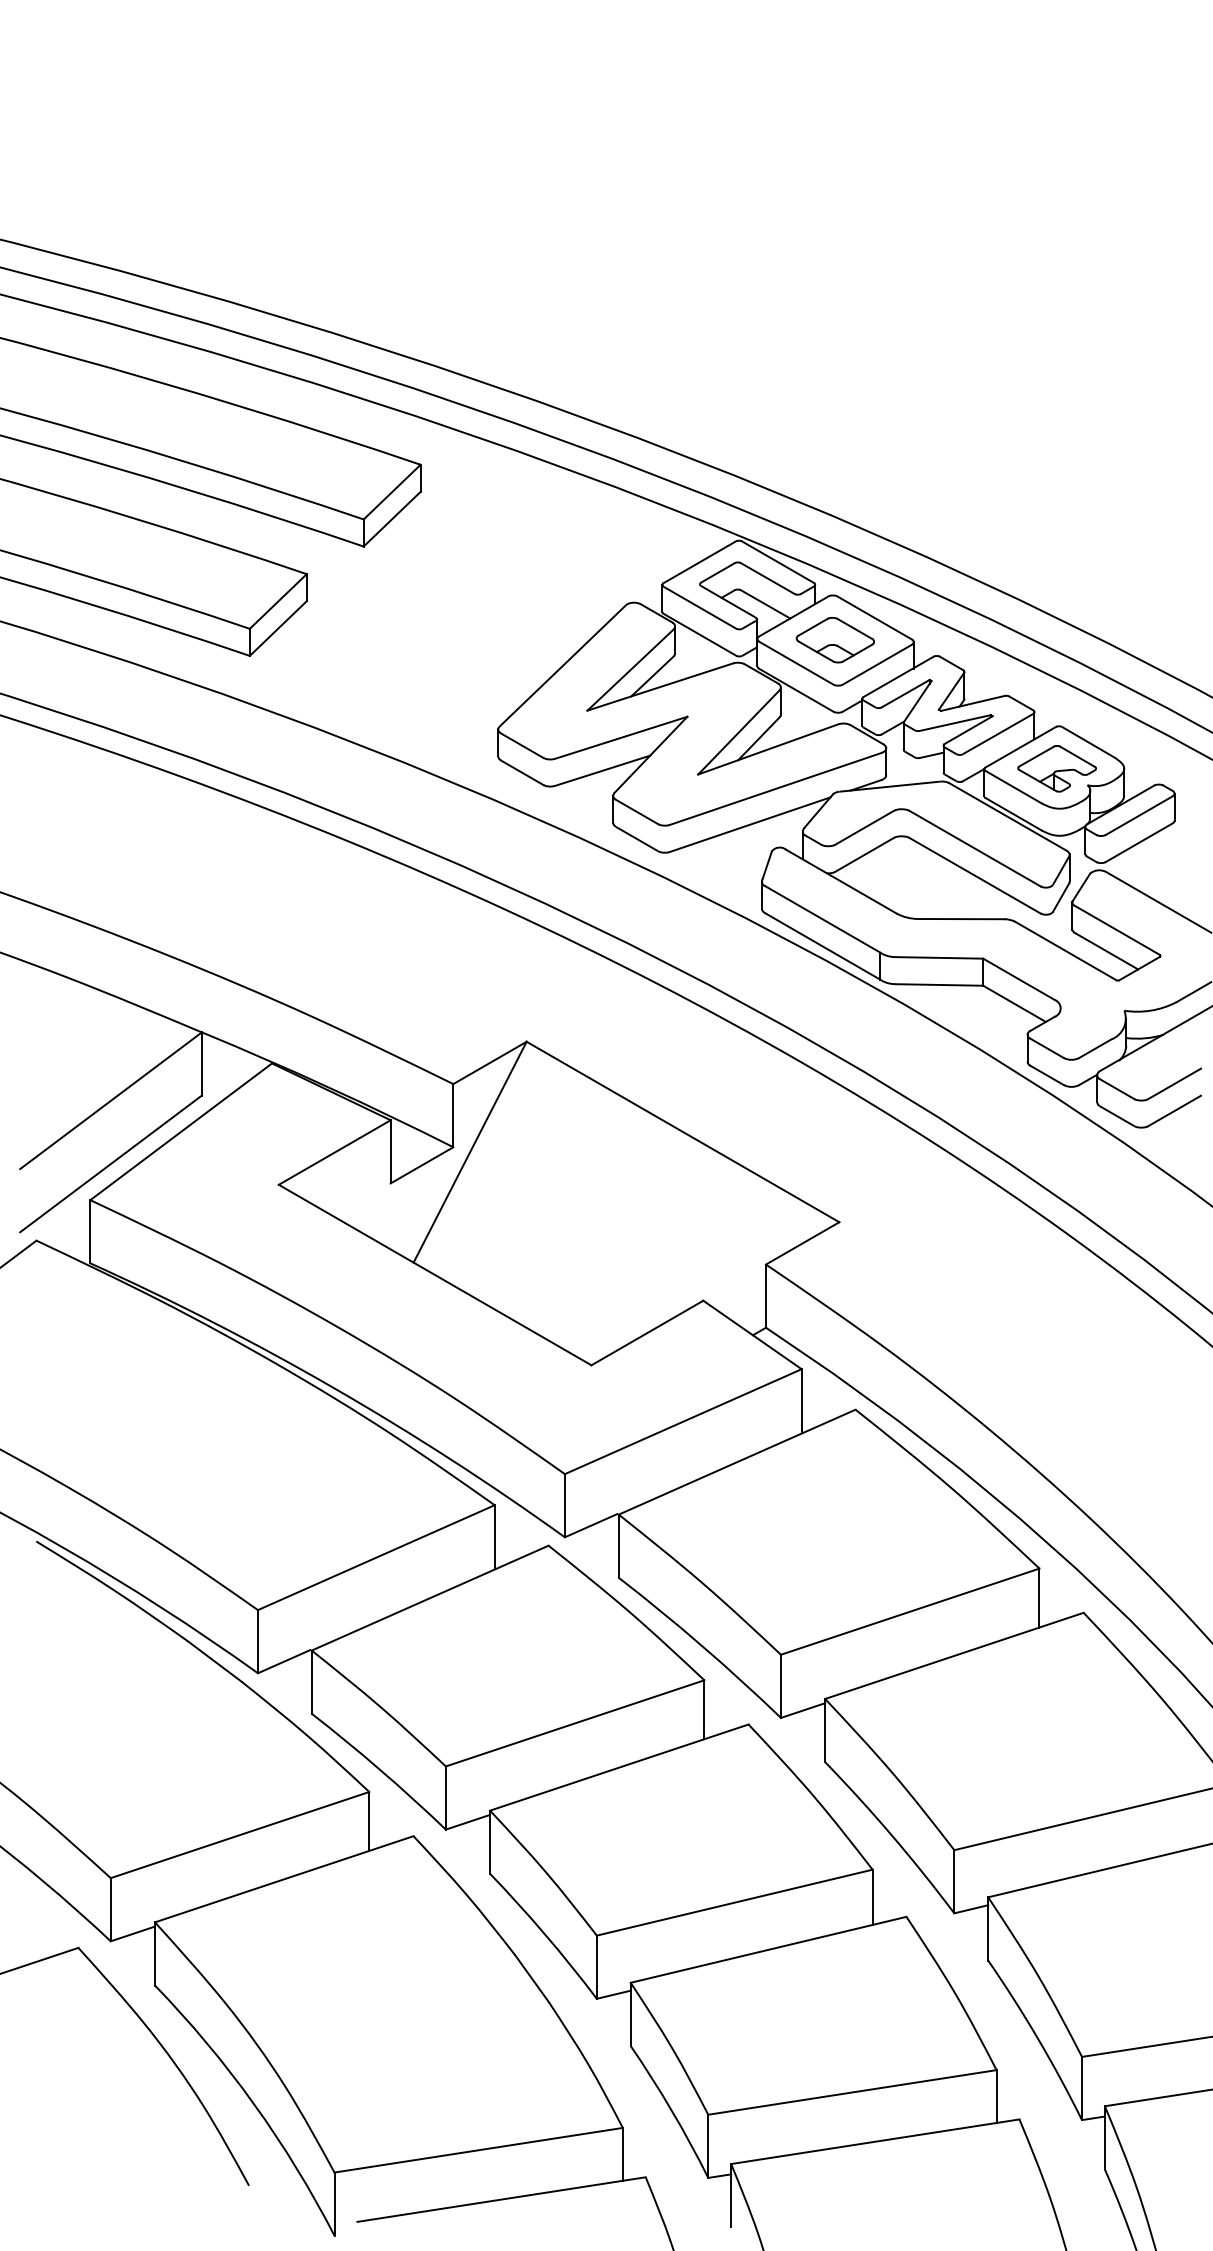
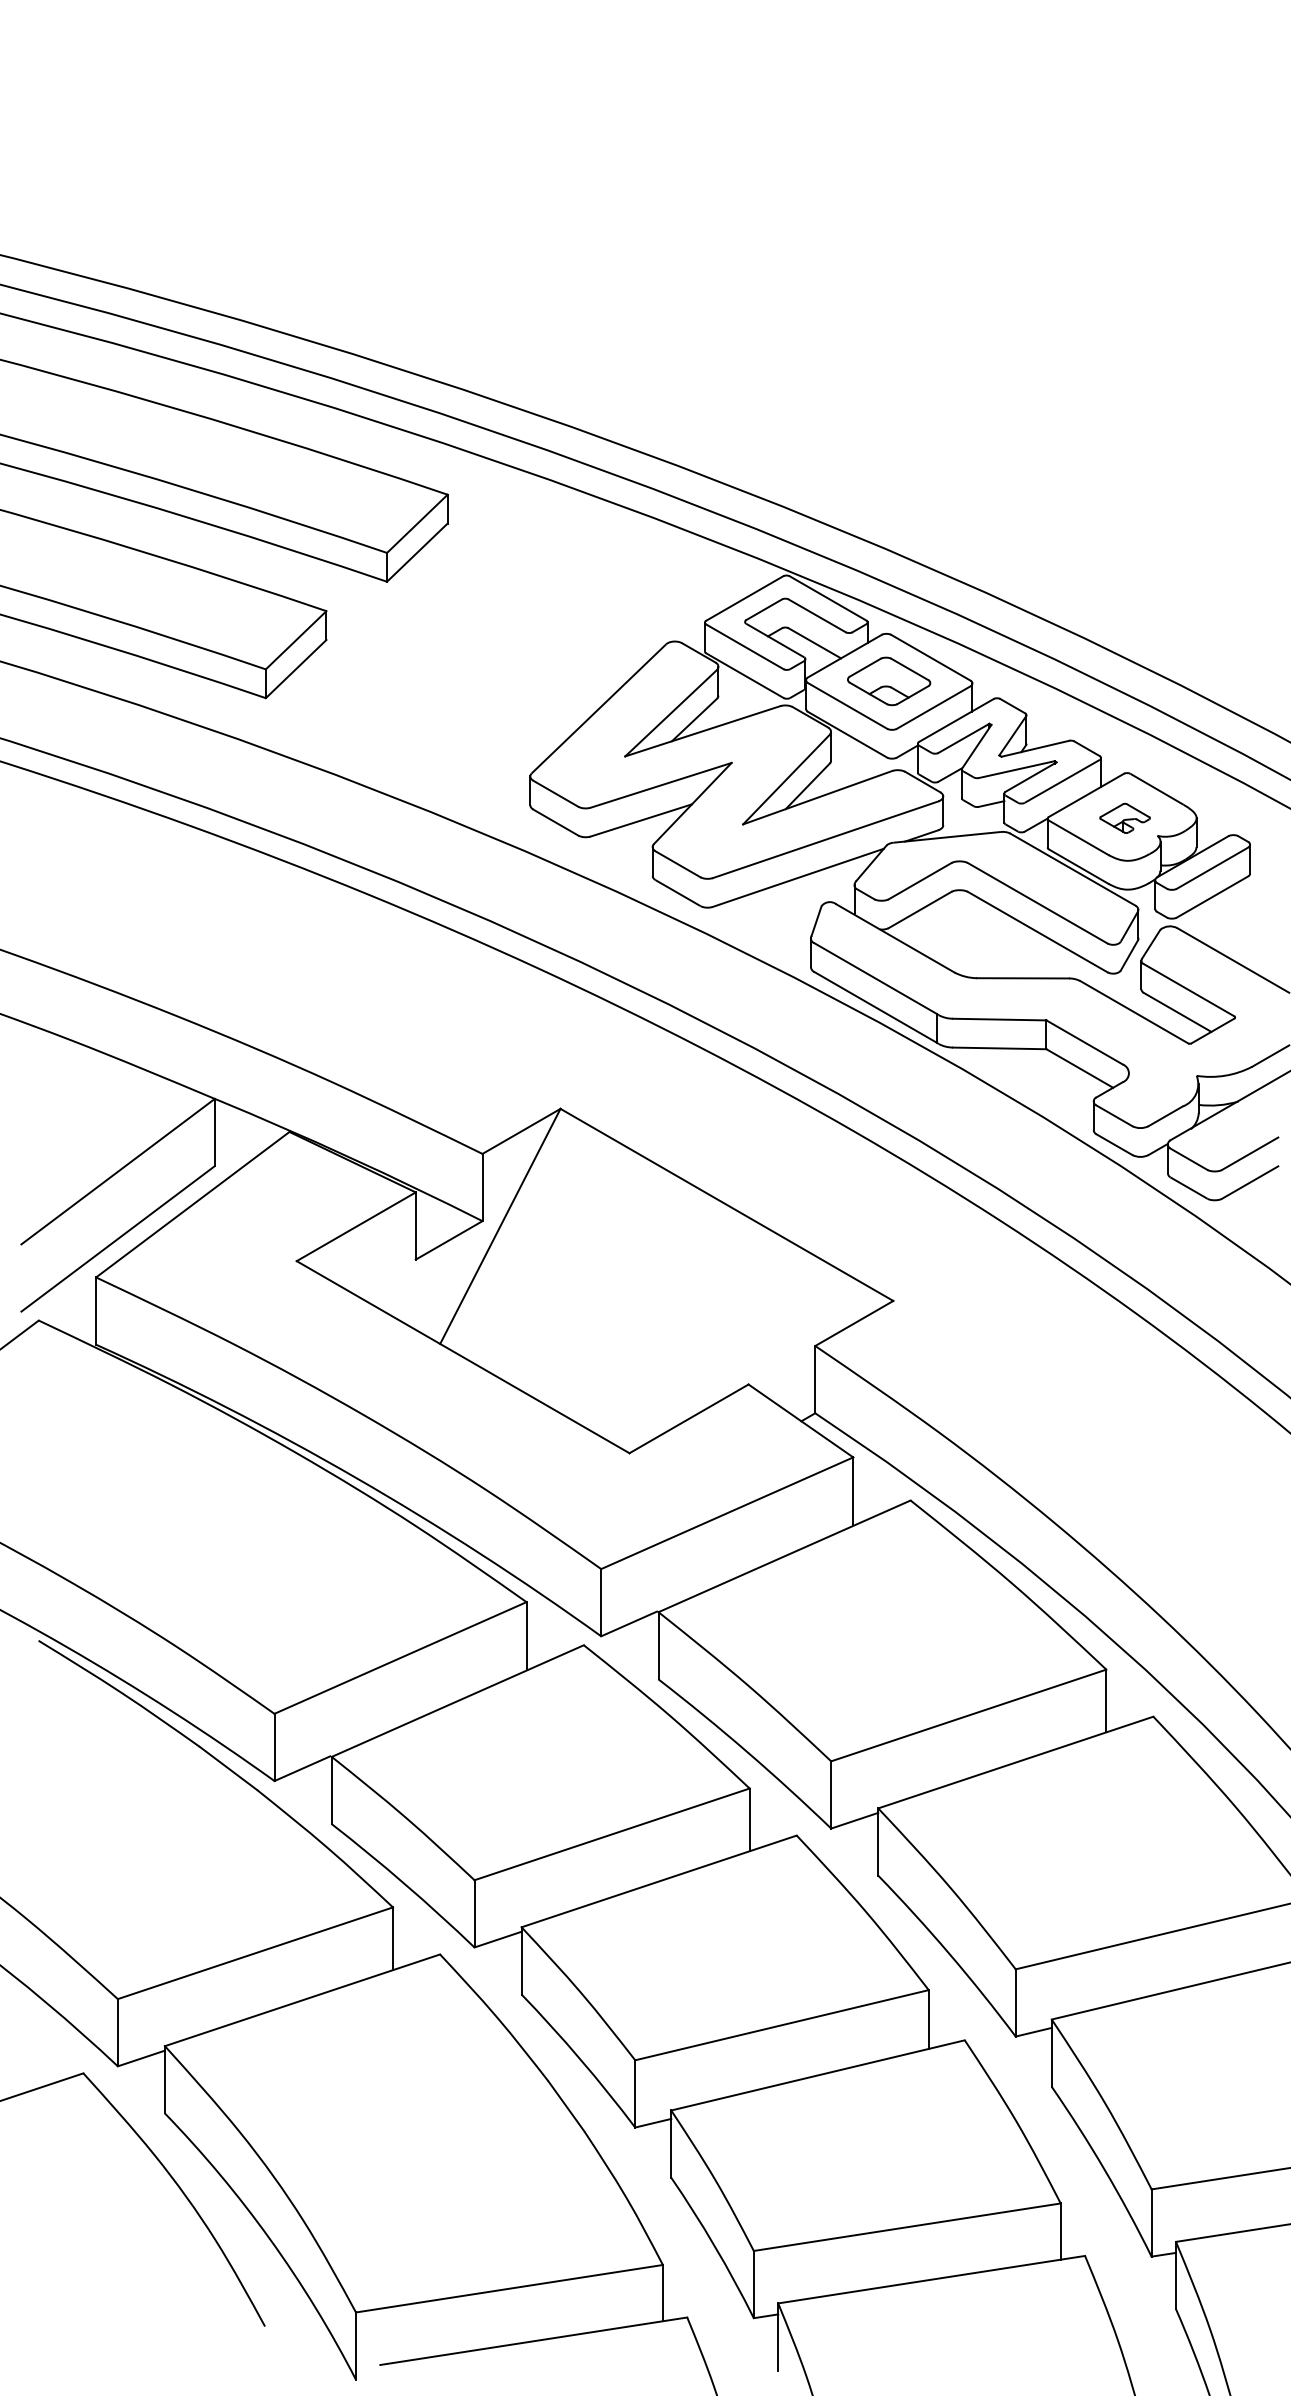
part: (1056, 768) -> (1124, 818), size x0.6

